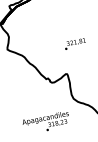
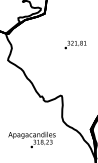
text: (75, 43) -> (75, 44), moved

